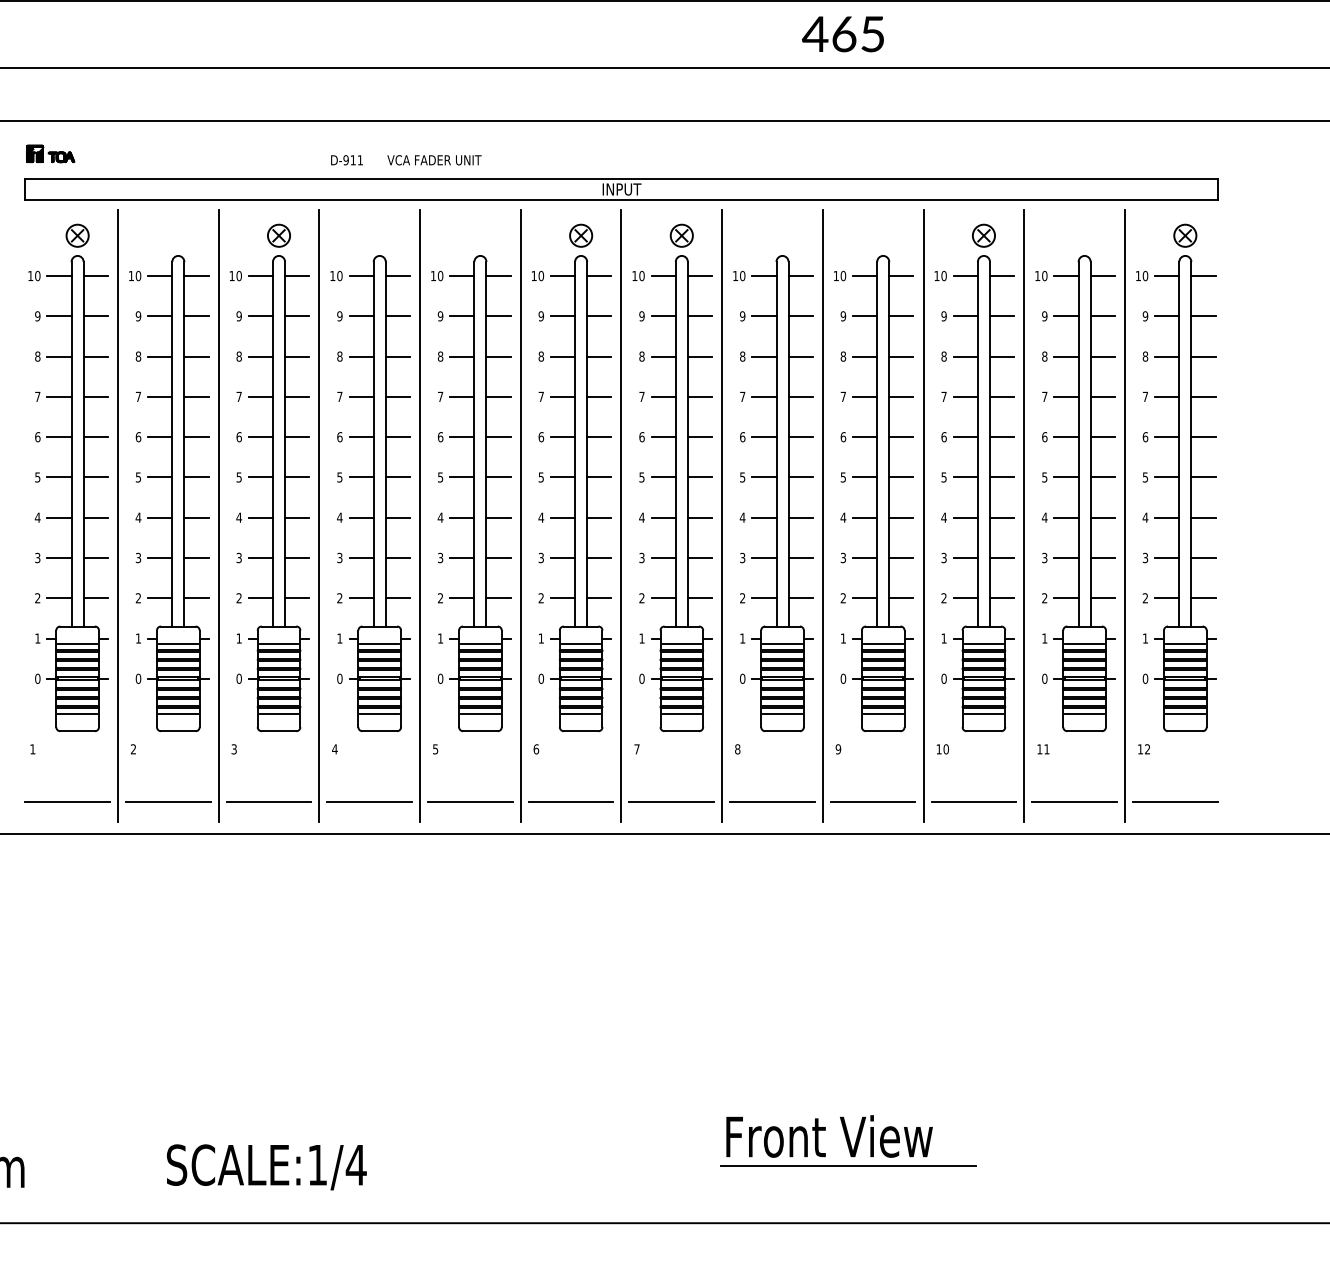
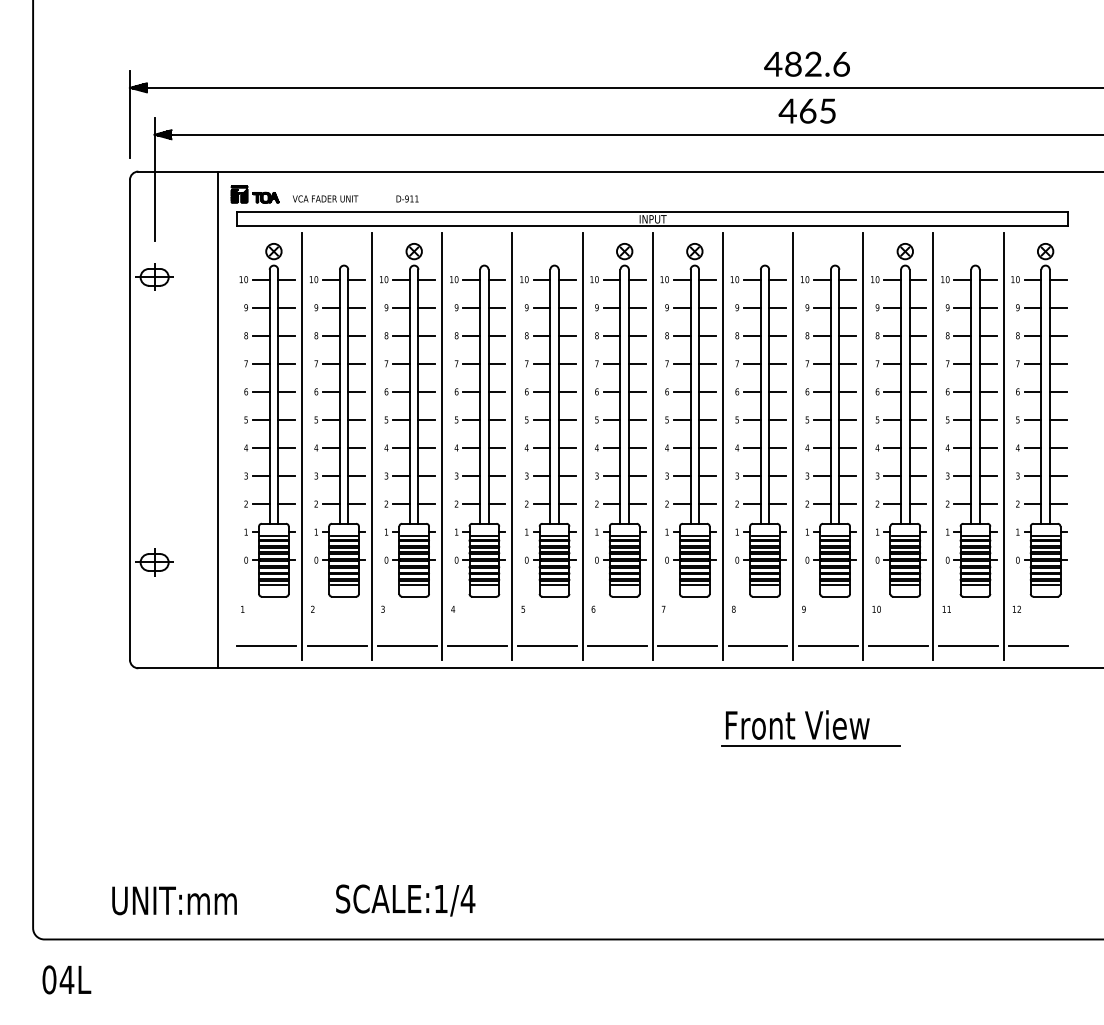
part: (49, 153) -> (254, 194), size x1.43
text: (346, 159) -> (407, 198), moved
text: (434, 159) -> (325, 198), moved
part: (847, 1141) -> (810, 728), moved

